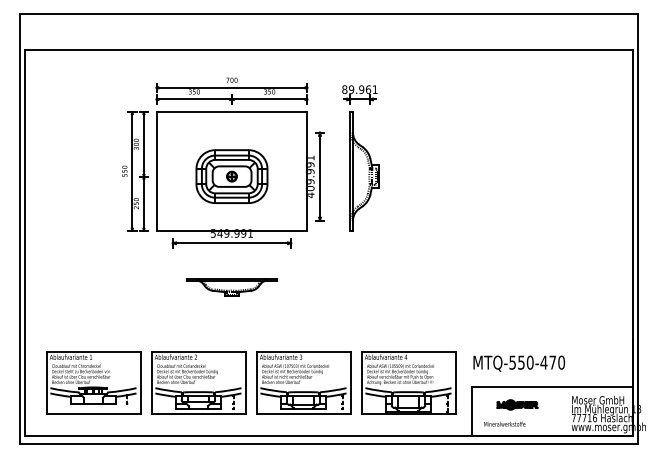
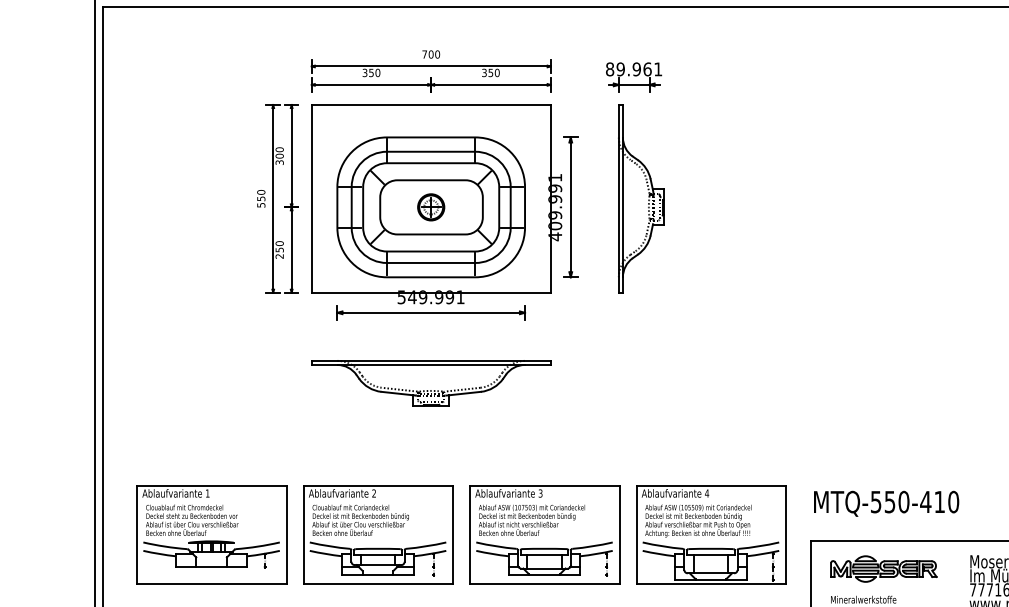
part: (231, 176) -> (430, 206), size x1.67
part: (231, 287) -> (430, 382), size x1.67
text: (552, 362) -> (939, 501), MTQ-550-470 -> MTQ-550-410
part: (517, 404) -> (883, 568), size x1.67

